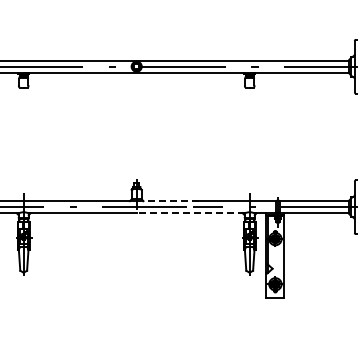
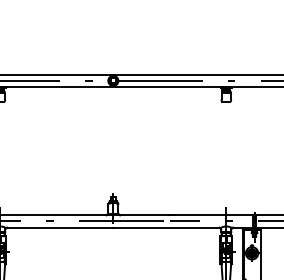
line: (165, 201) -> (142, 215), dashed -> solid
line: (190, 213) -> (167, 227), dashed -> solid

